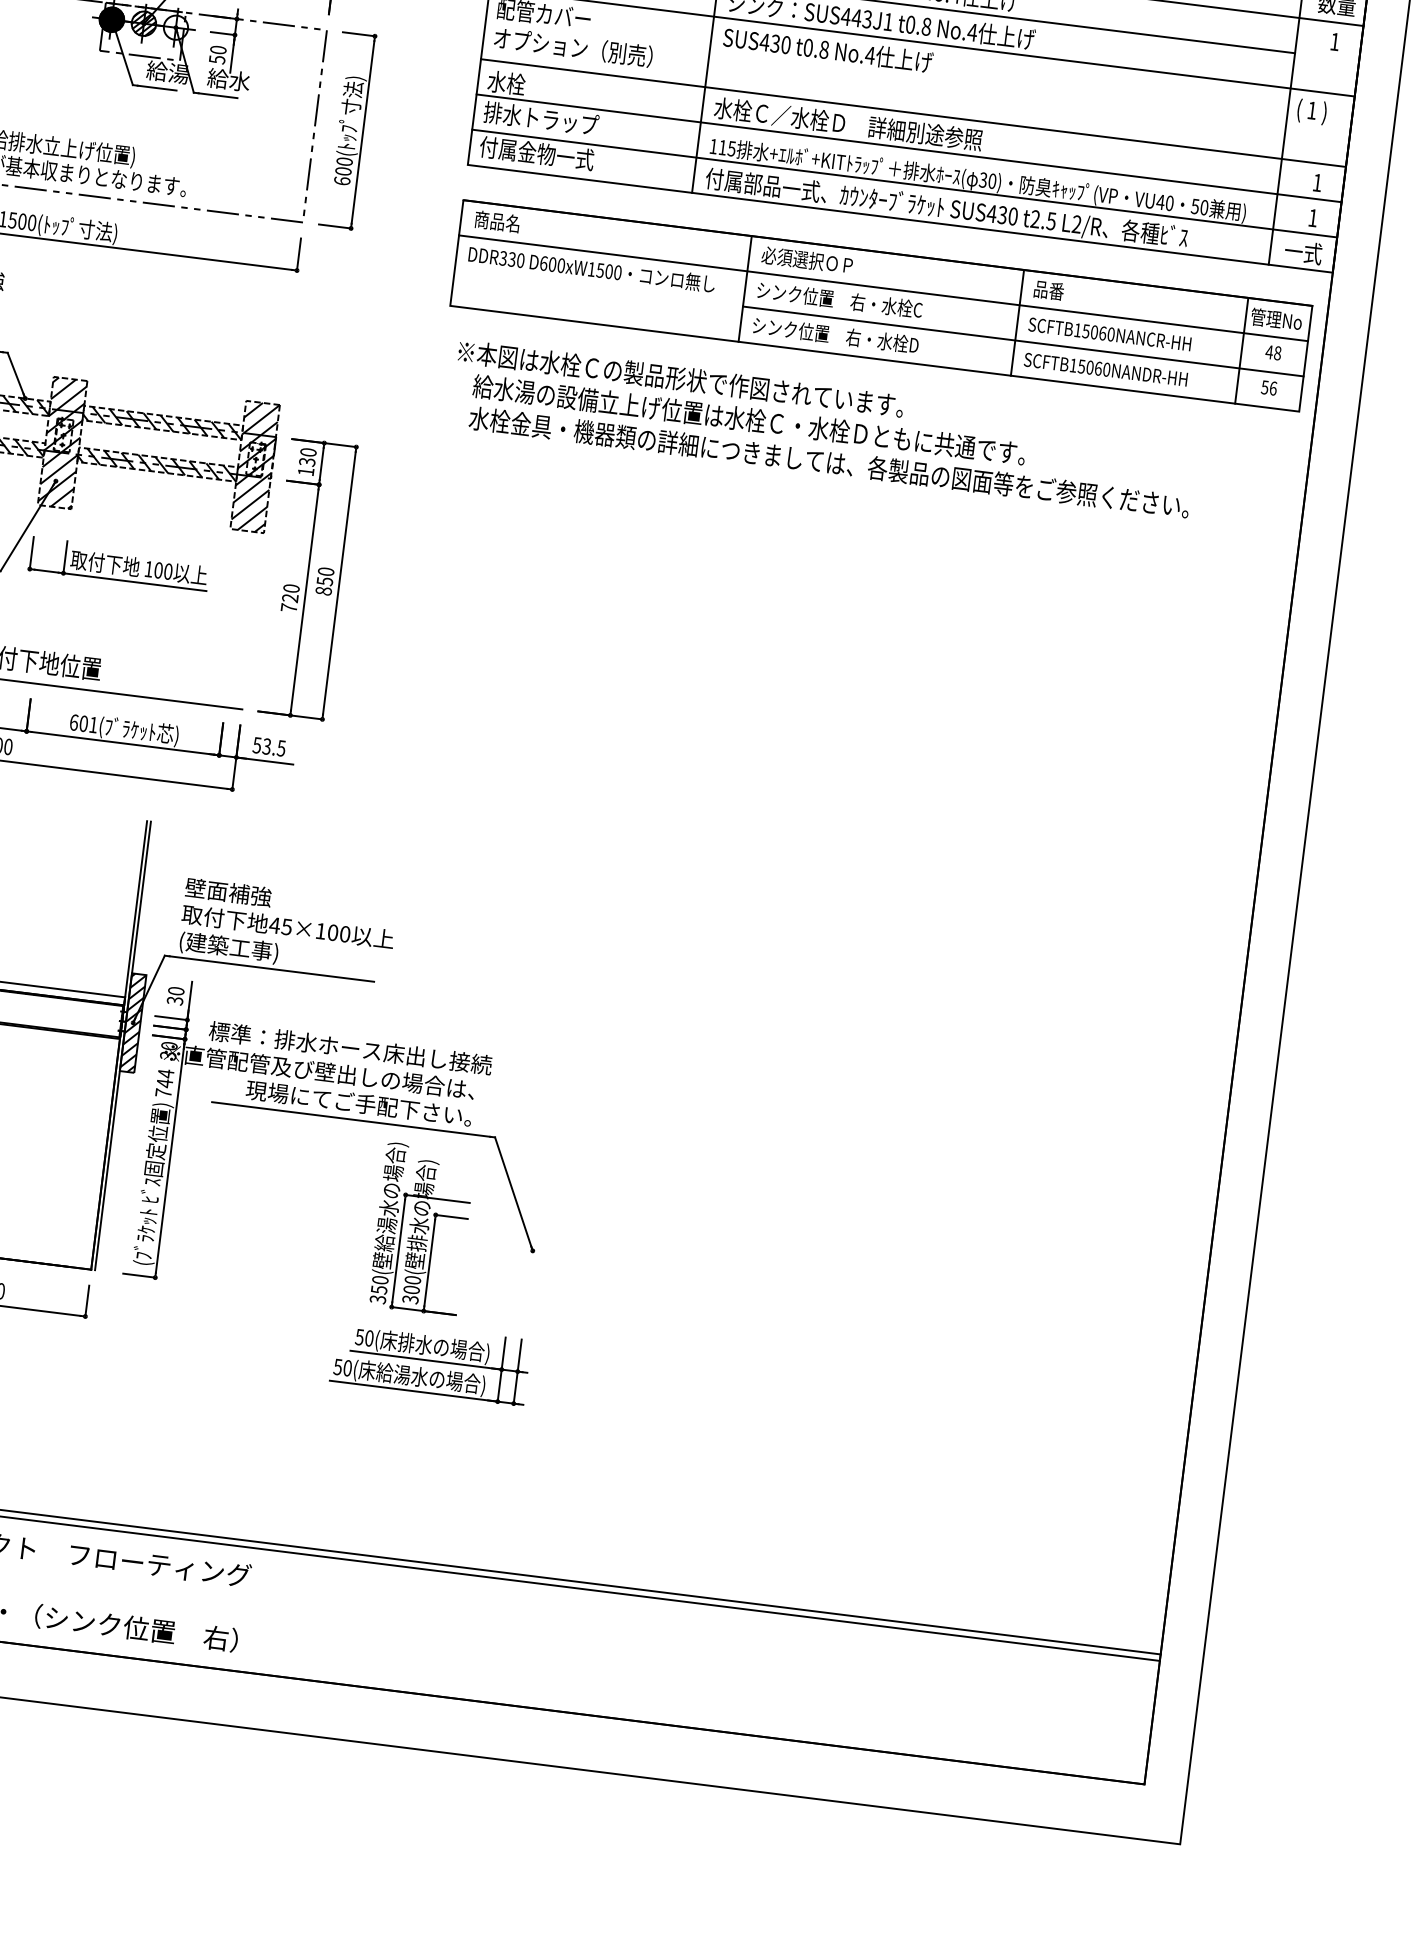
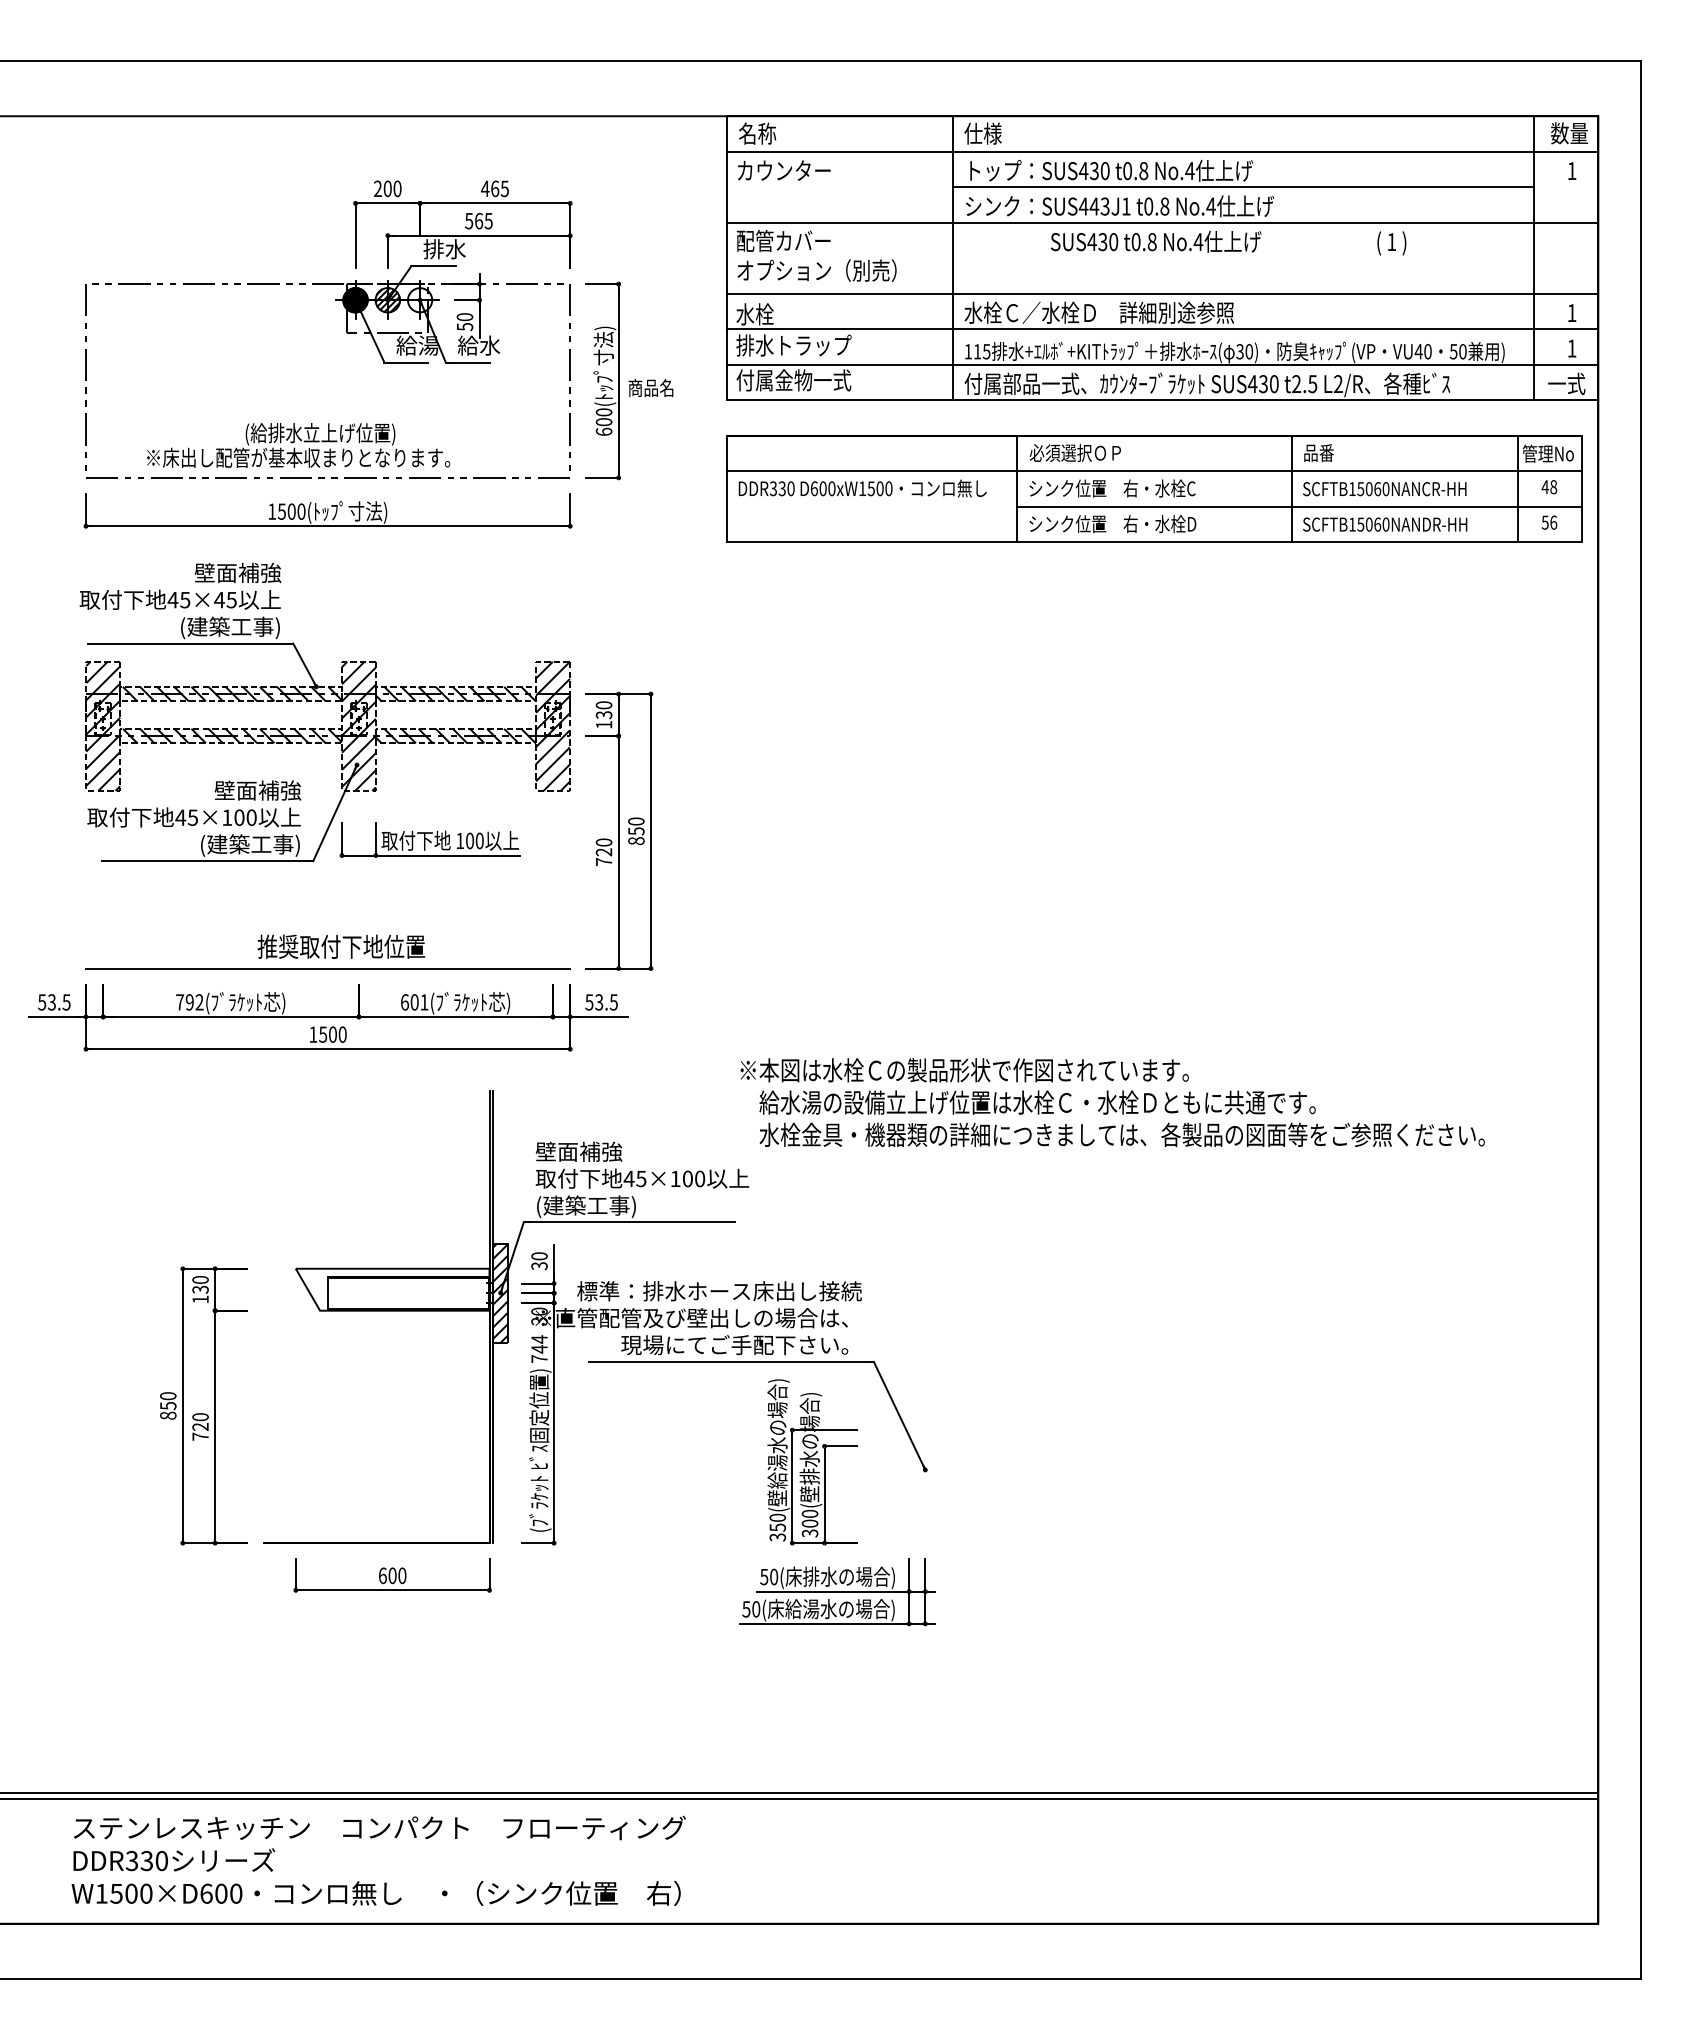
text: (828, 49) -> (1156, 241), moved
text: (1311, 111) -> (1391, 243), moved
text: (496, 222) -> (650, 388), moved
text: (823, 429) -> (1112, 1102), moved

